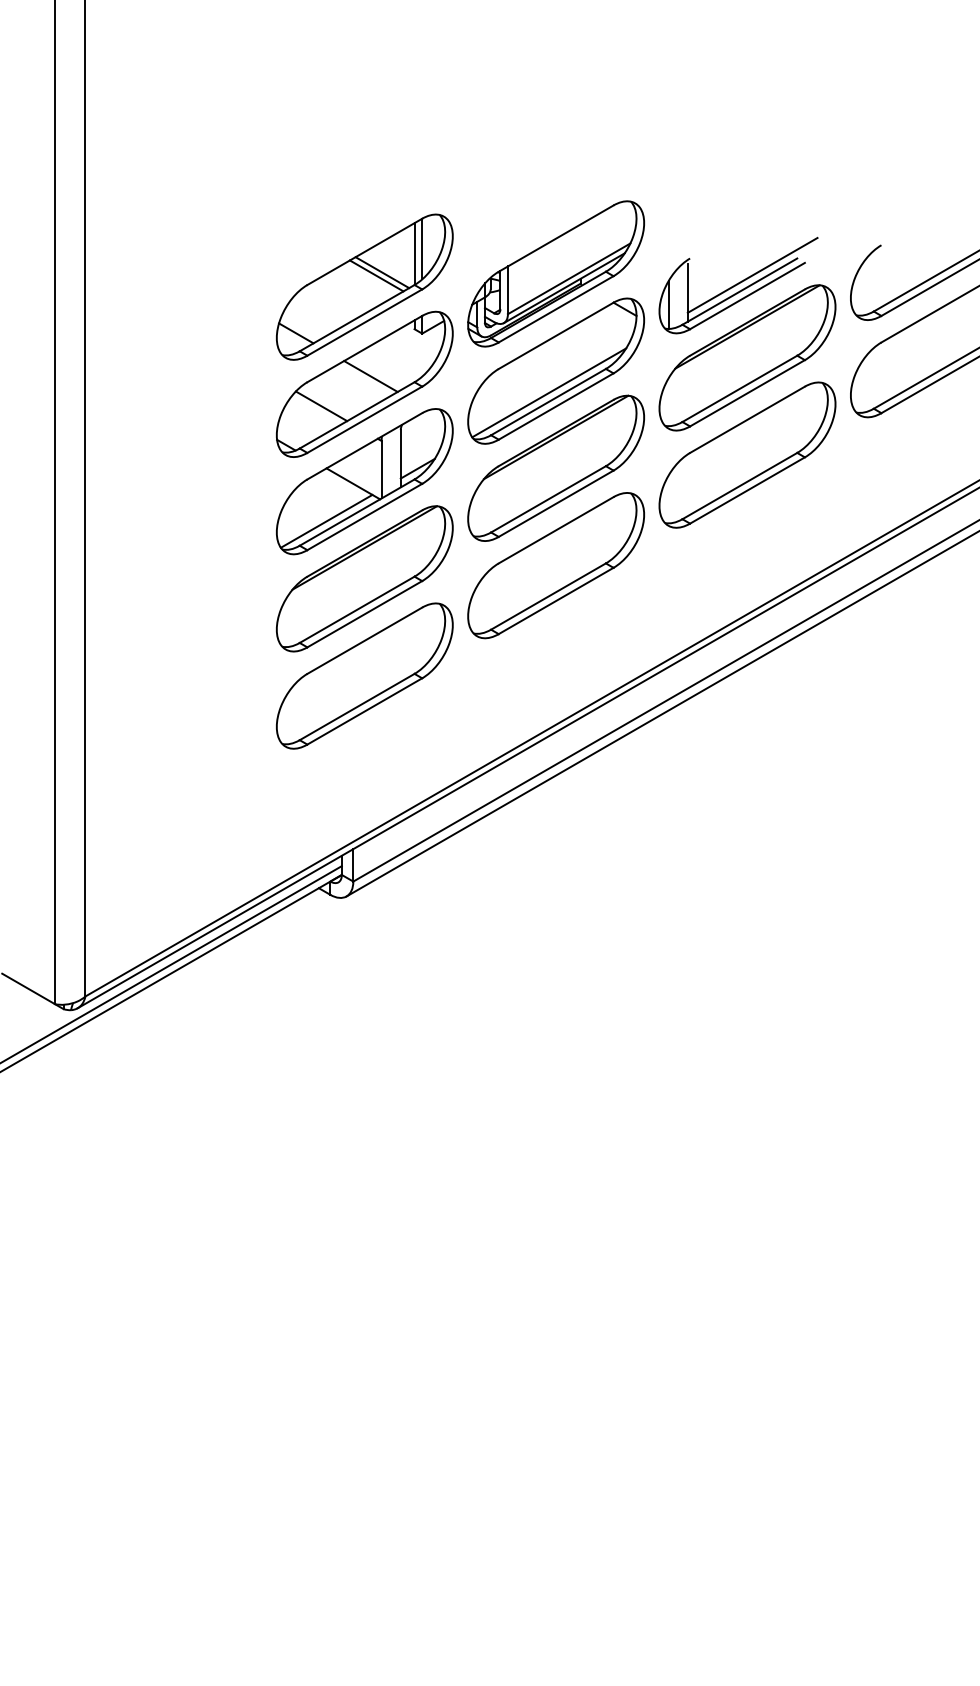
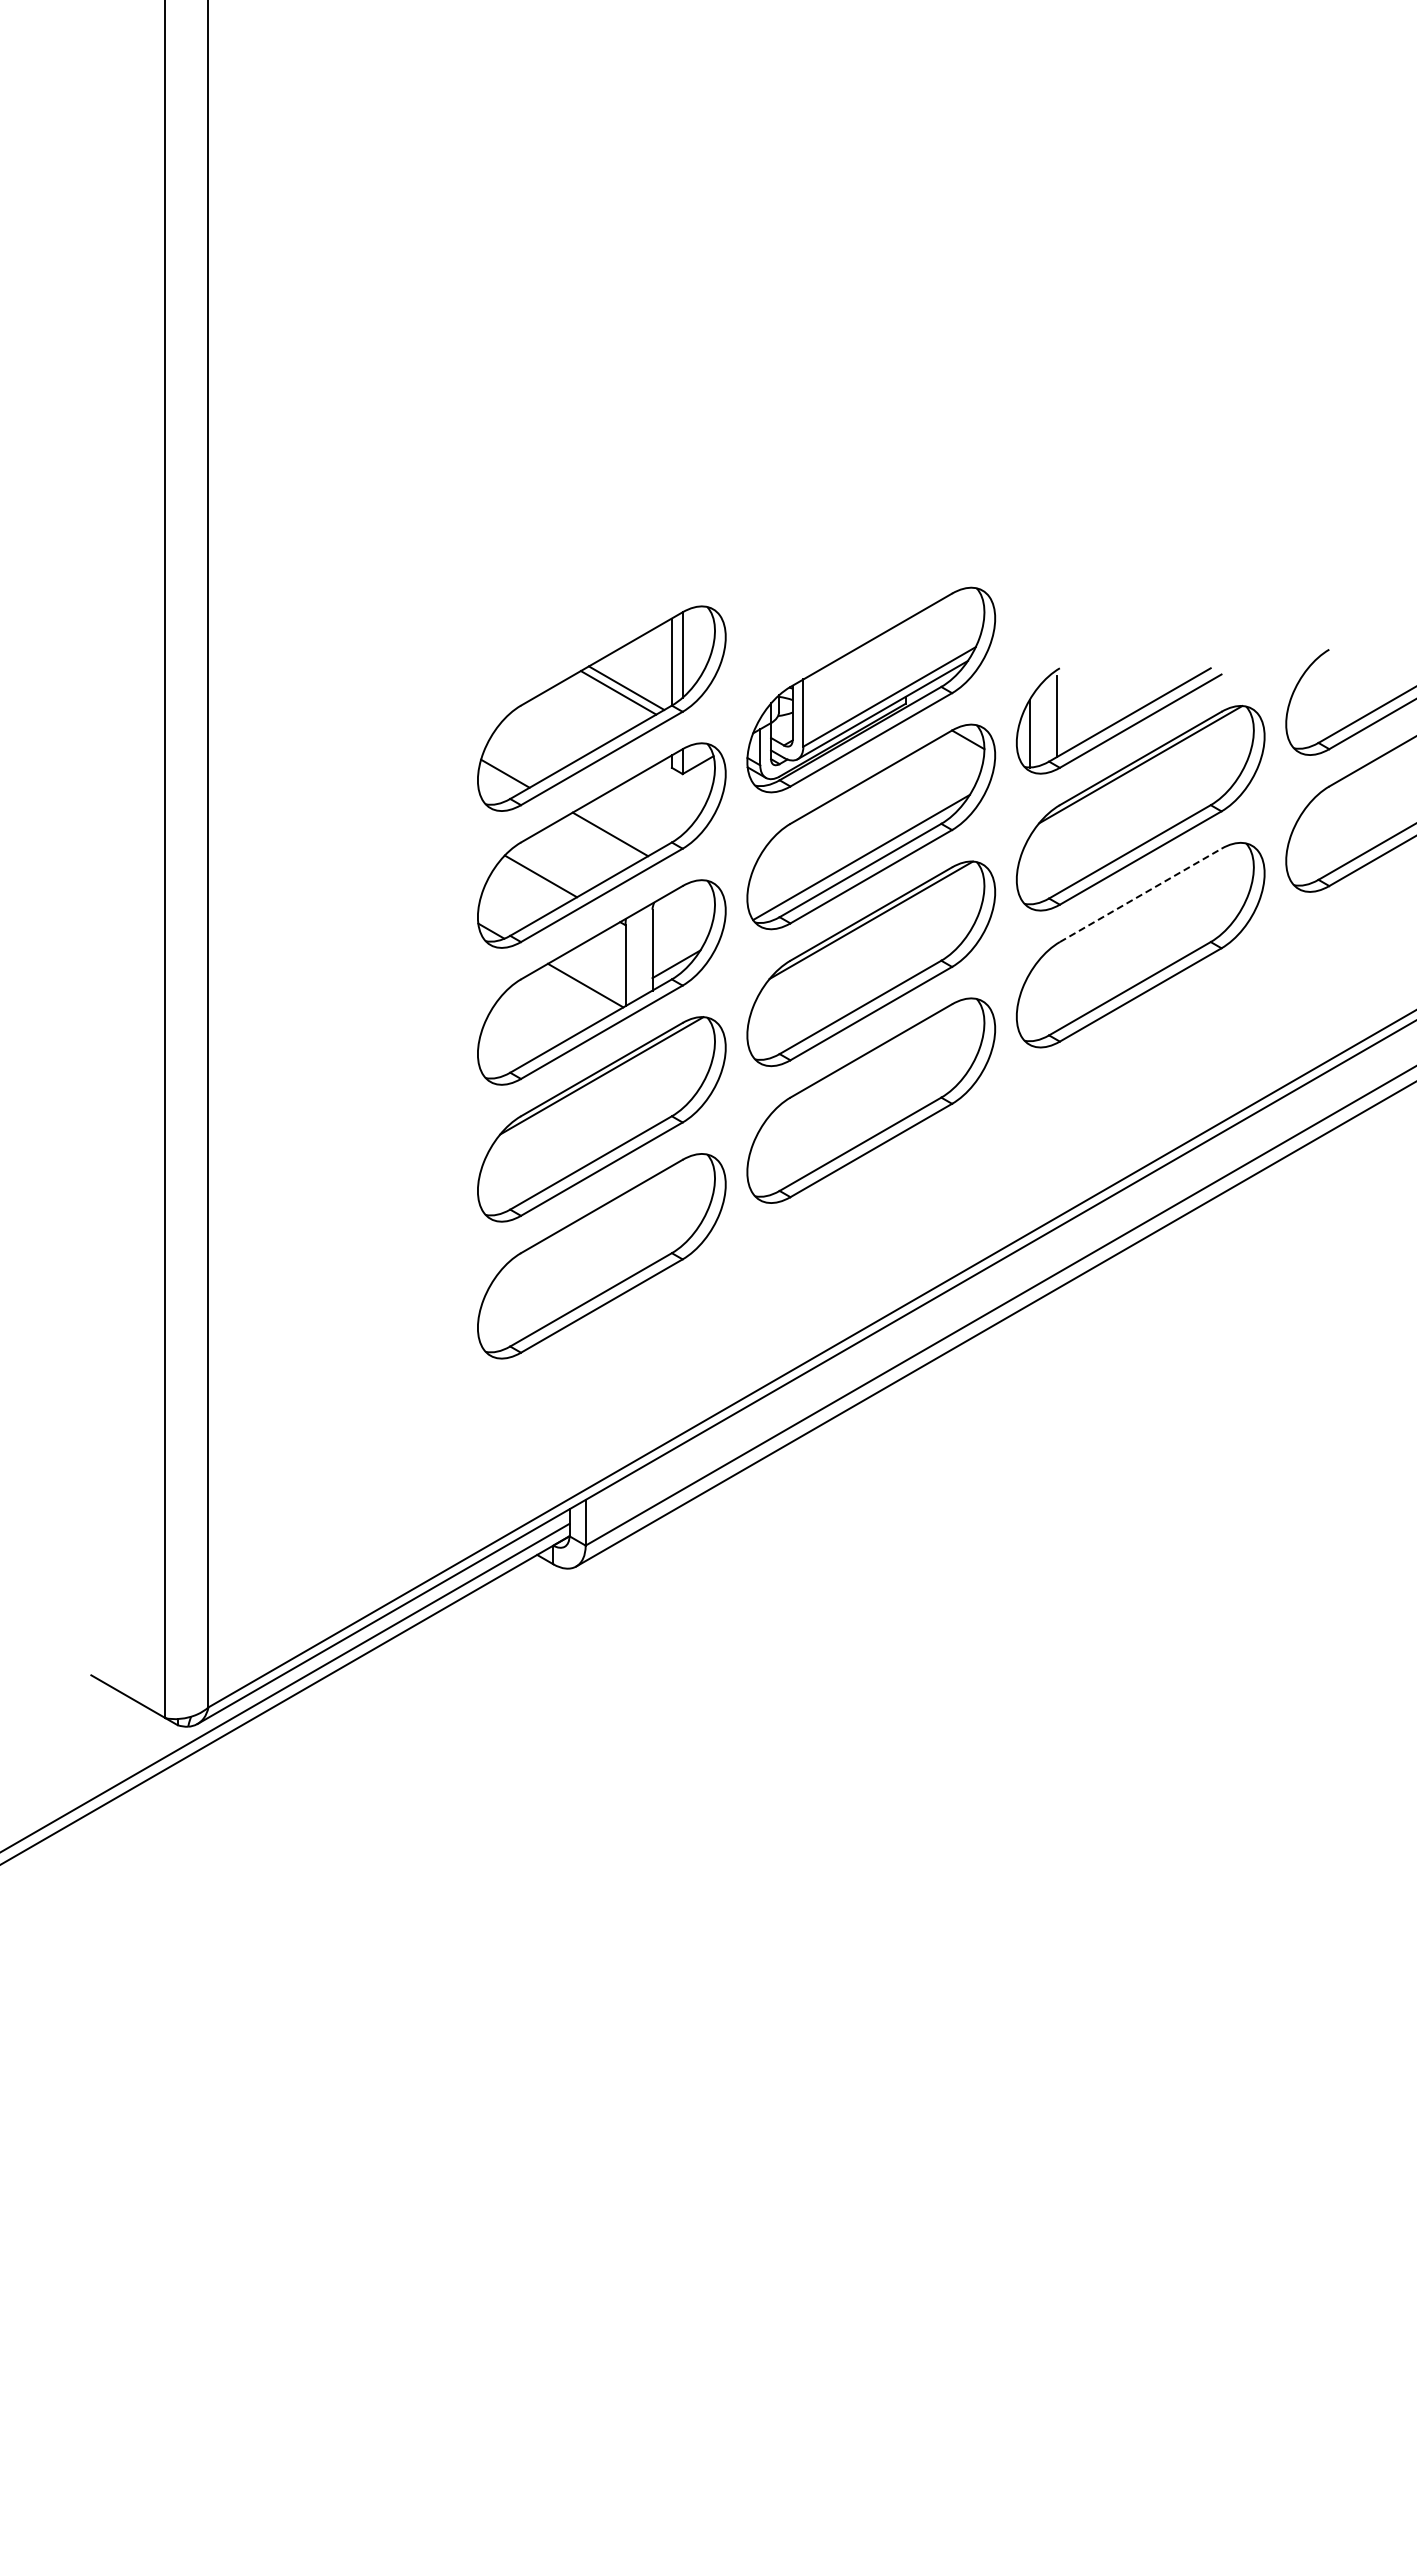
line: (752, 274) -> (1147, 691), removed
line: (748, 419) -> (1141, 895), solid -> dashed
line: (326, 521) -> (547, 1038), removed

